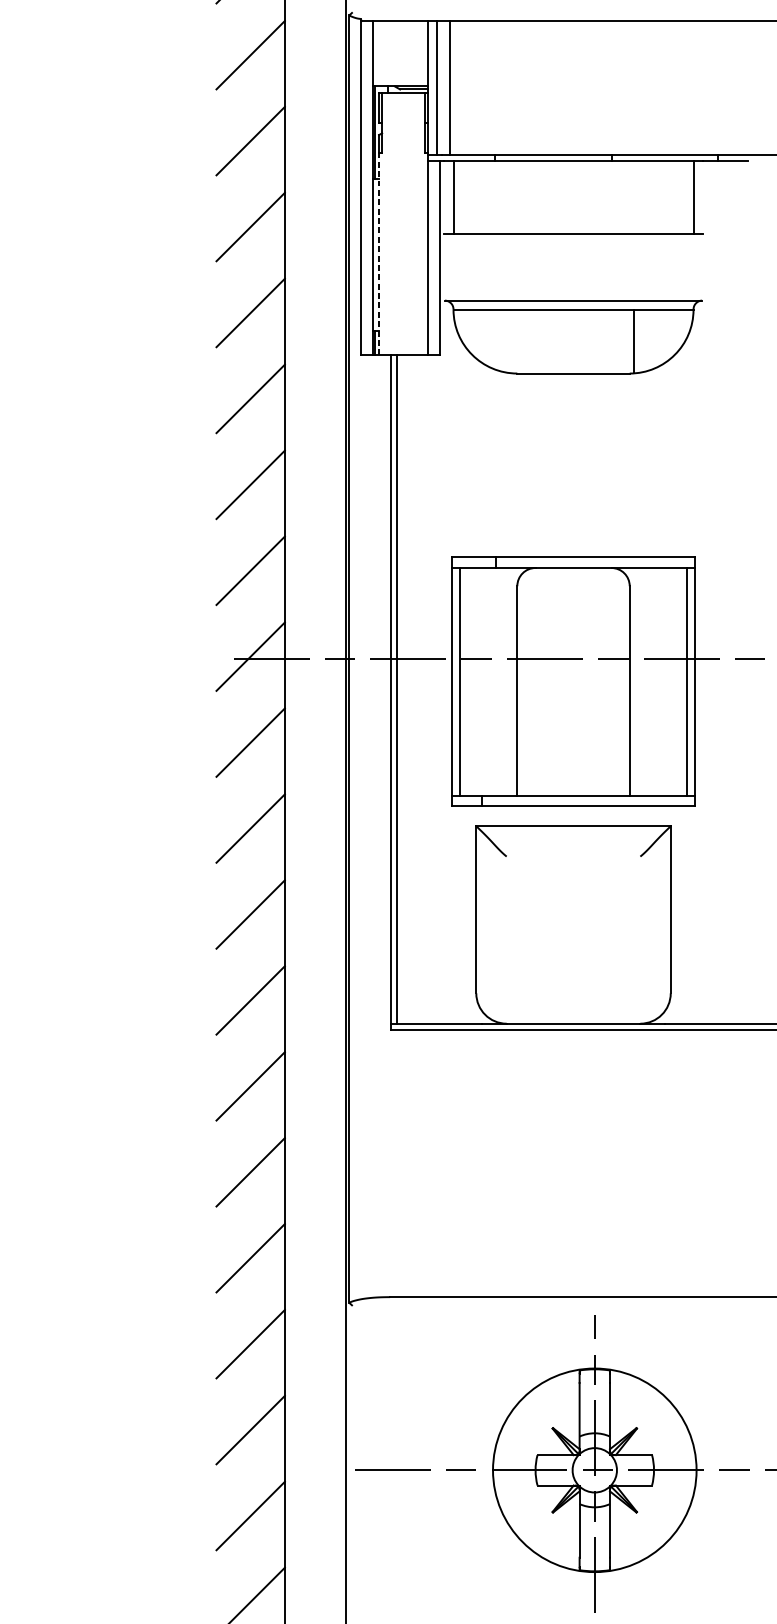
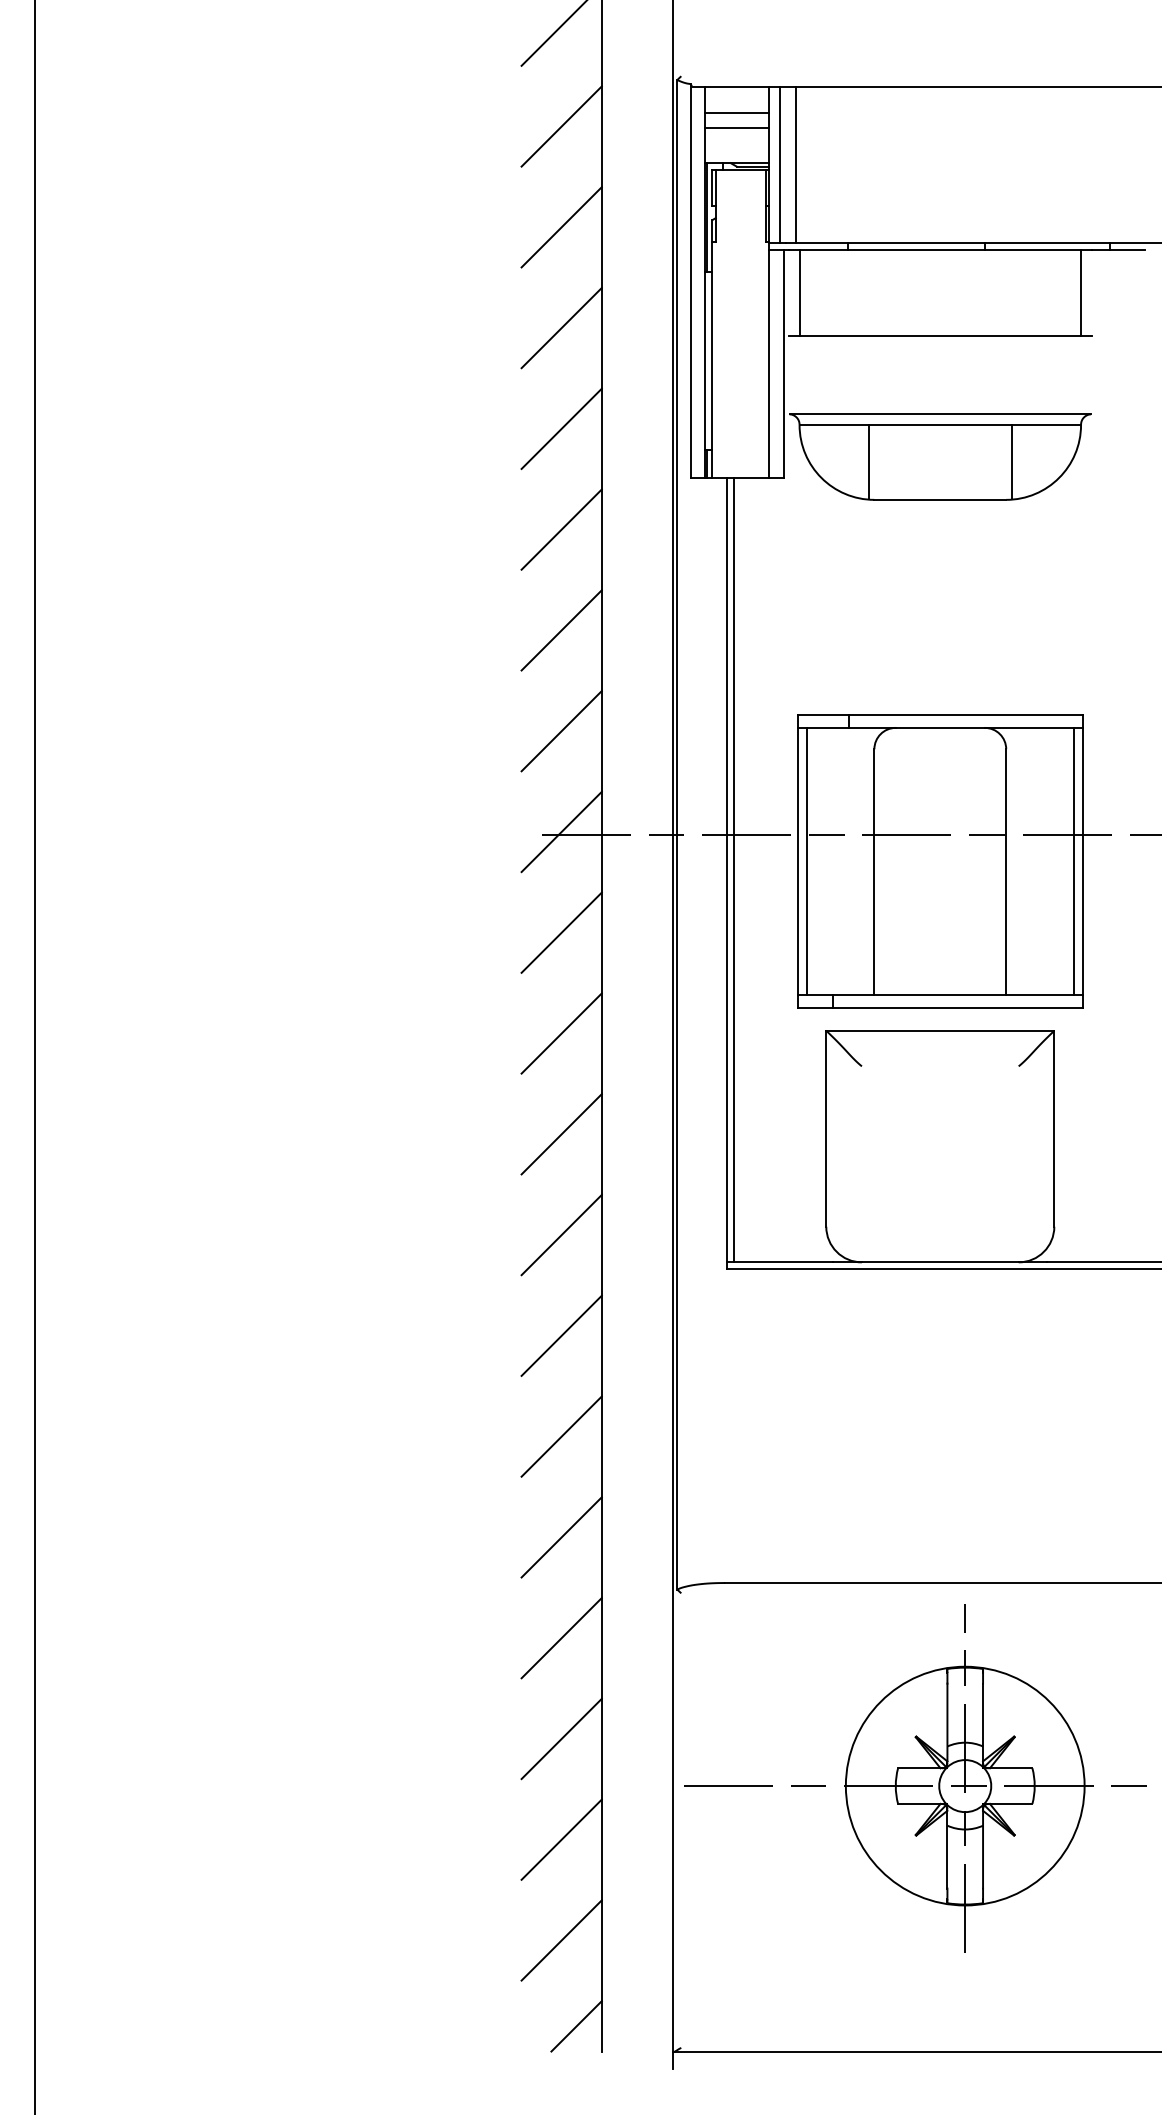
line: (400, 44) -> (737, 113), added
line: (400, 56) -> (737, 127), added
line: (379, 253) -> (712, 359), dashed -> solid
line: (513, 340) -> (869, 461), added

